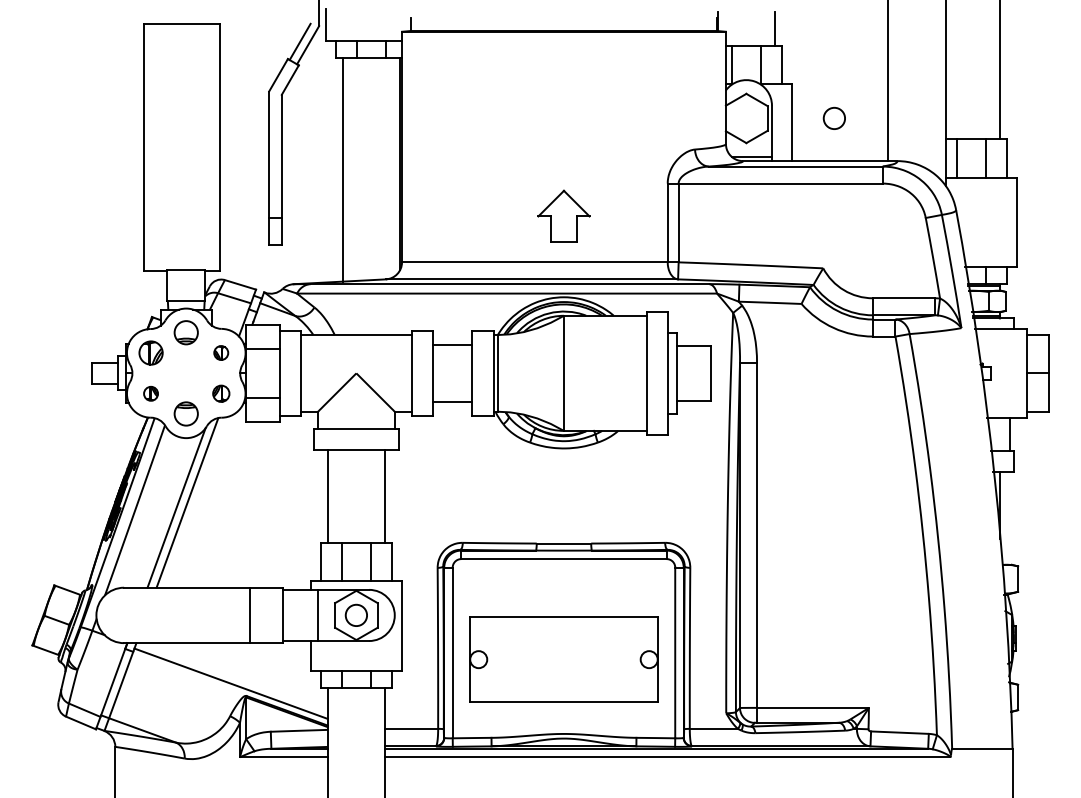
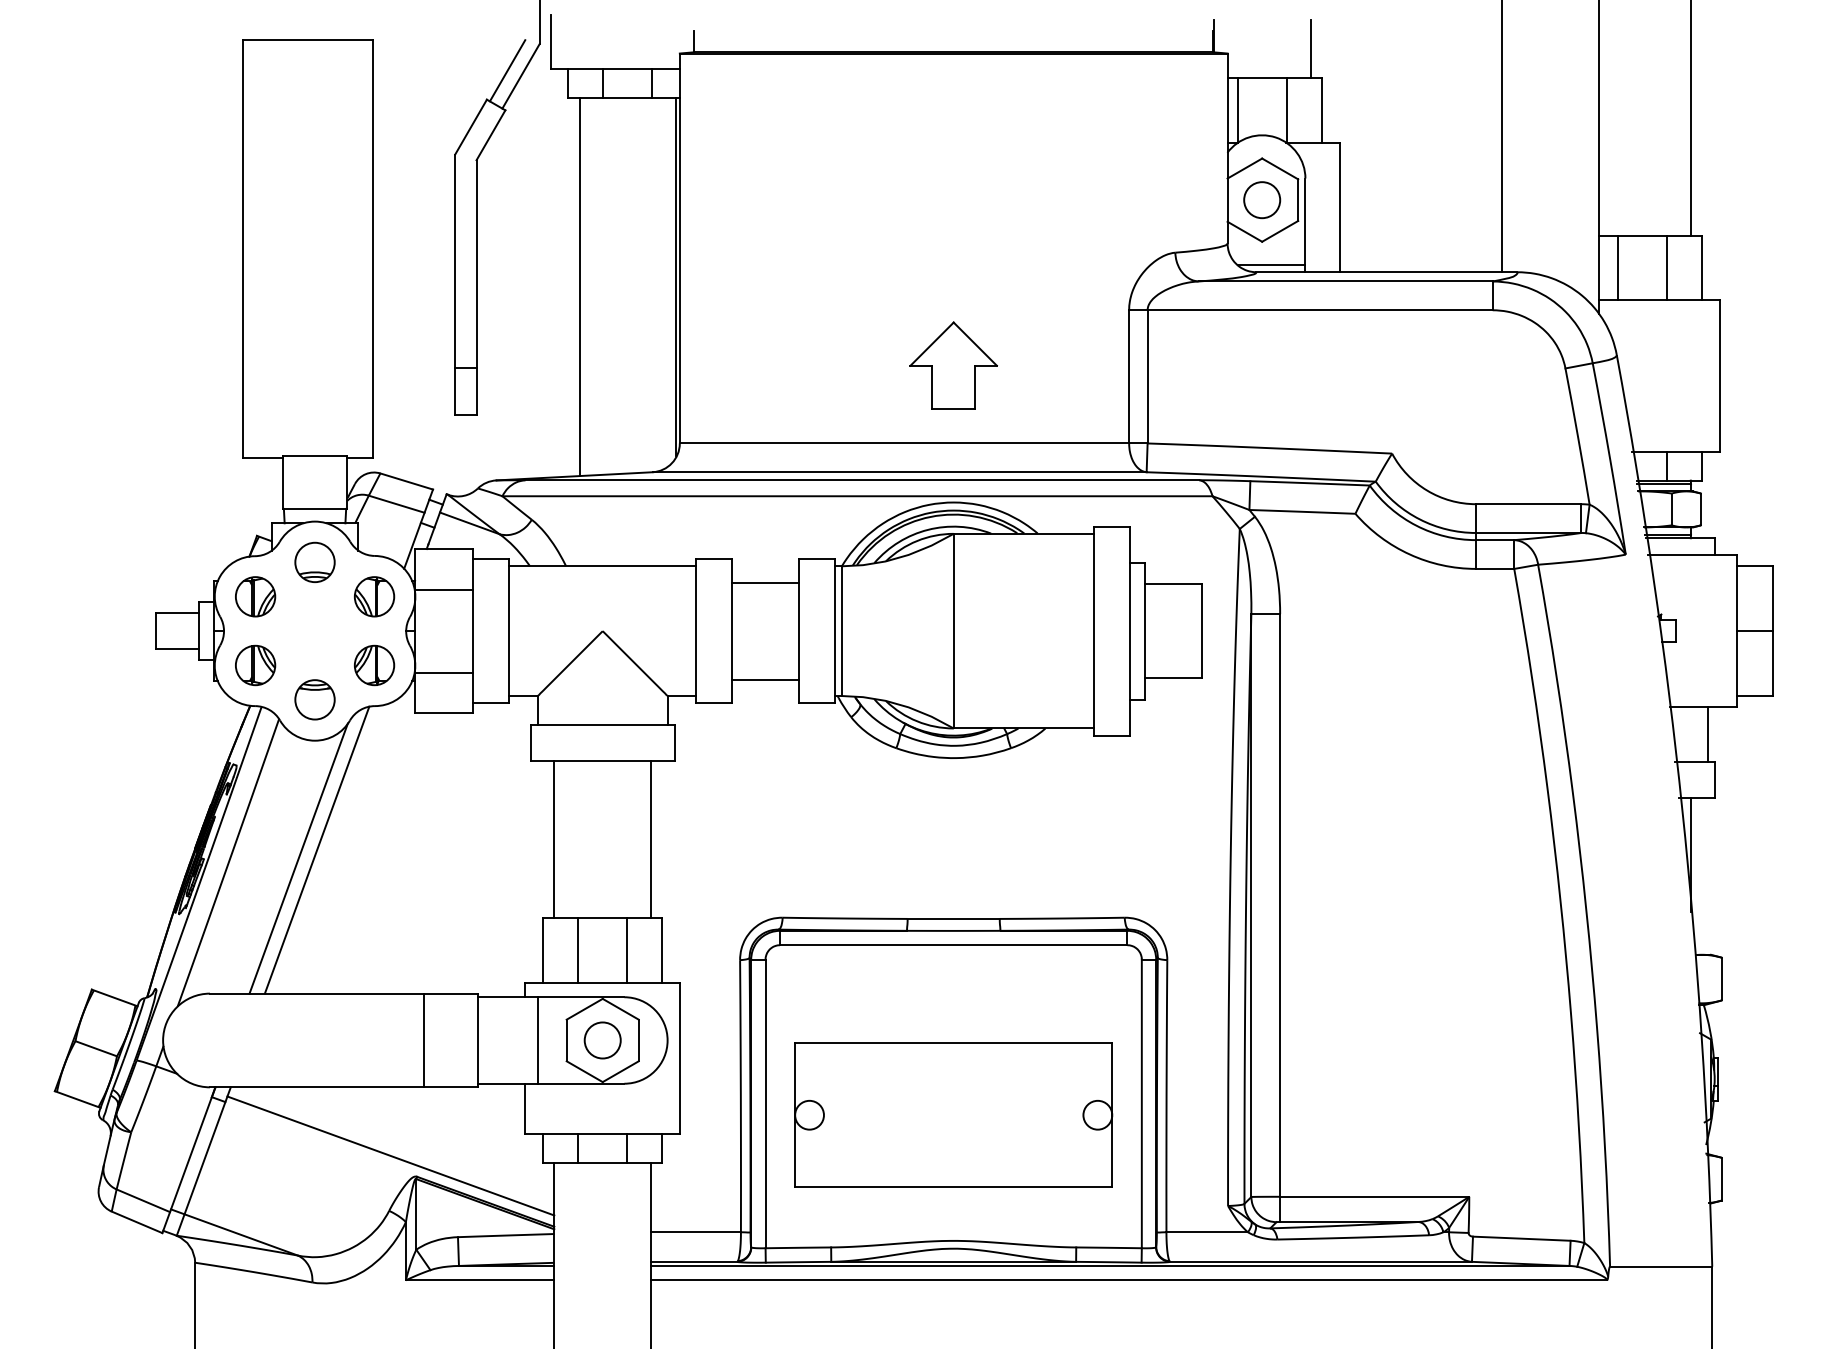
circle: (833, 117) -> (1260, 198), moved
part: (220, 352) -> (372, 595), size x1.67
part: (150, 393) -> (254, 665), size x1.67
part: (220, 393) -> (372, 665), size x1.43

